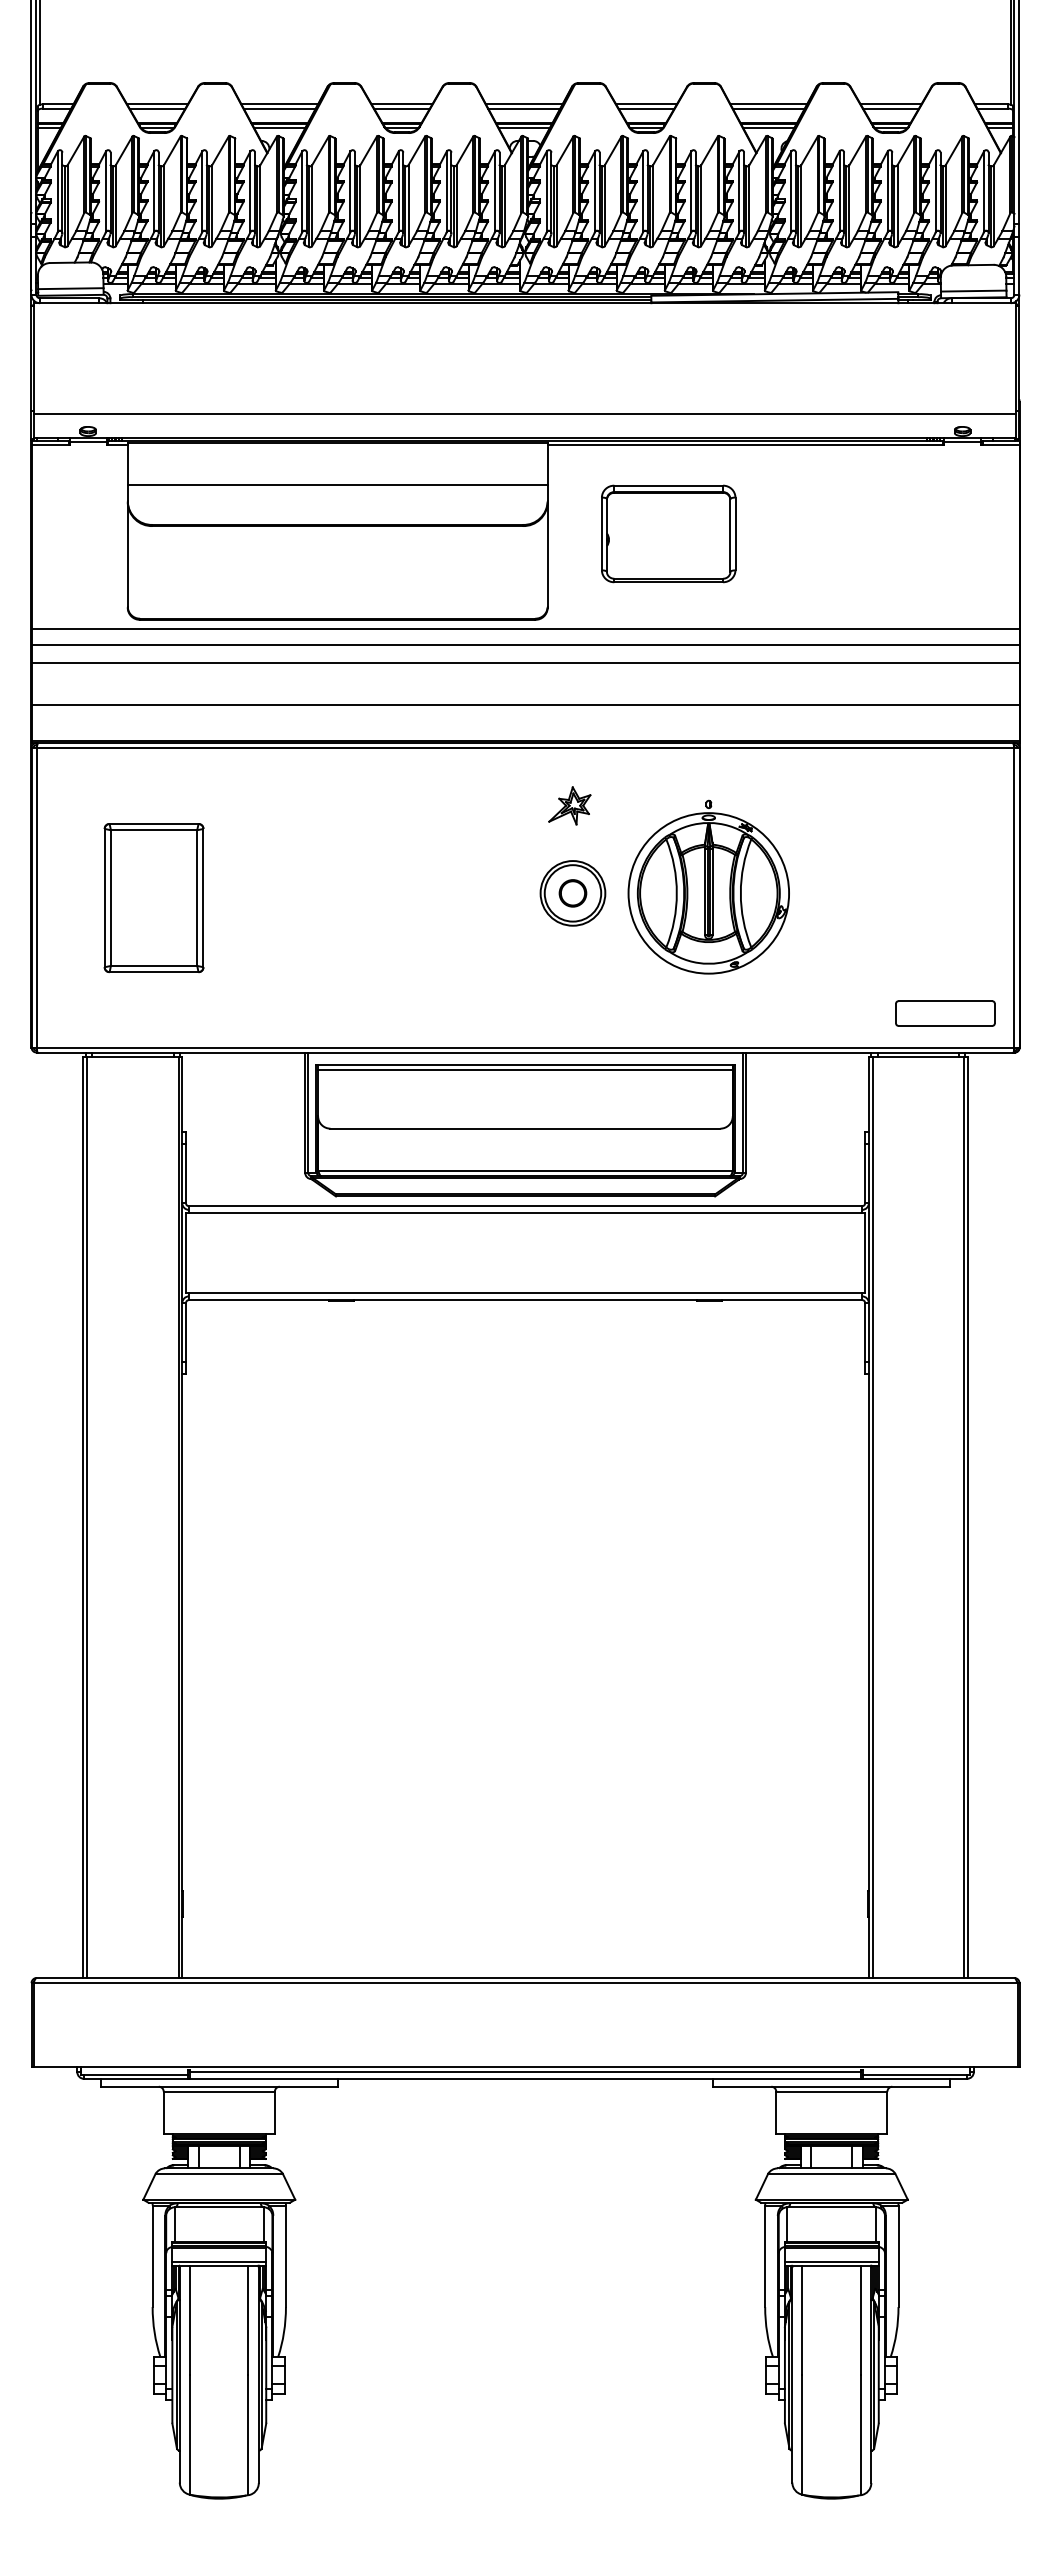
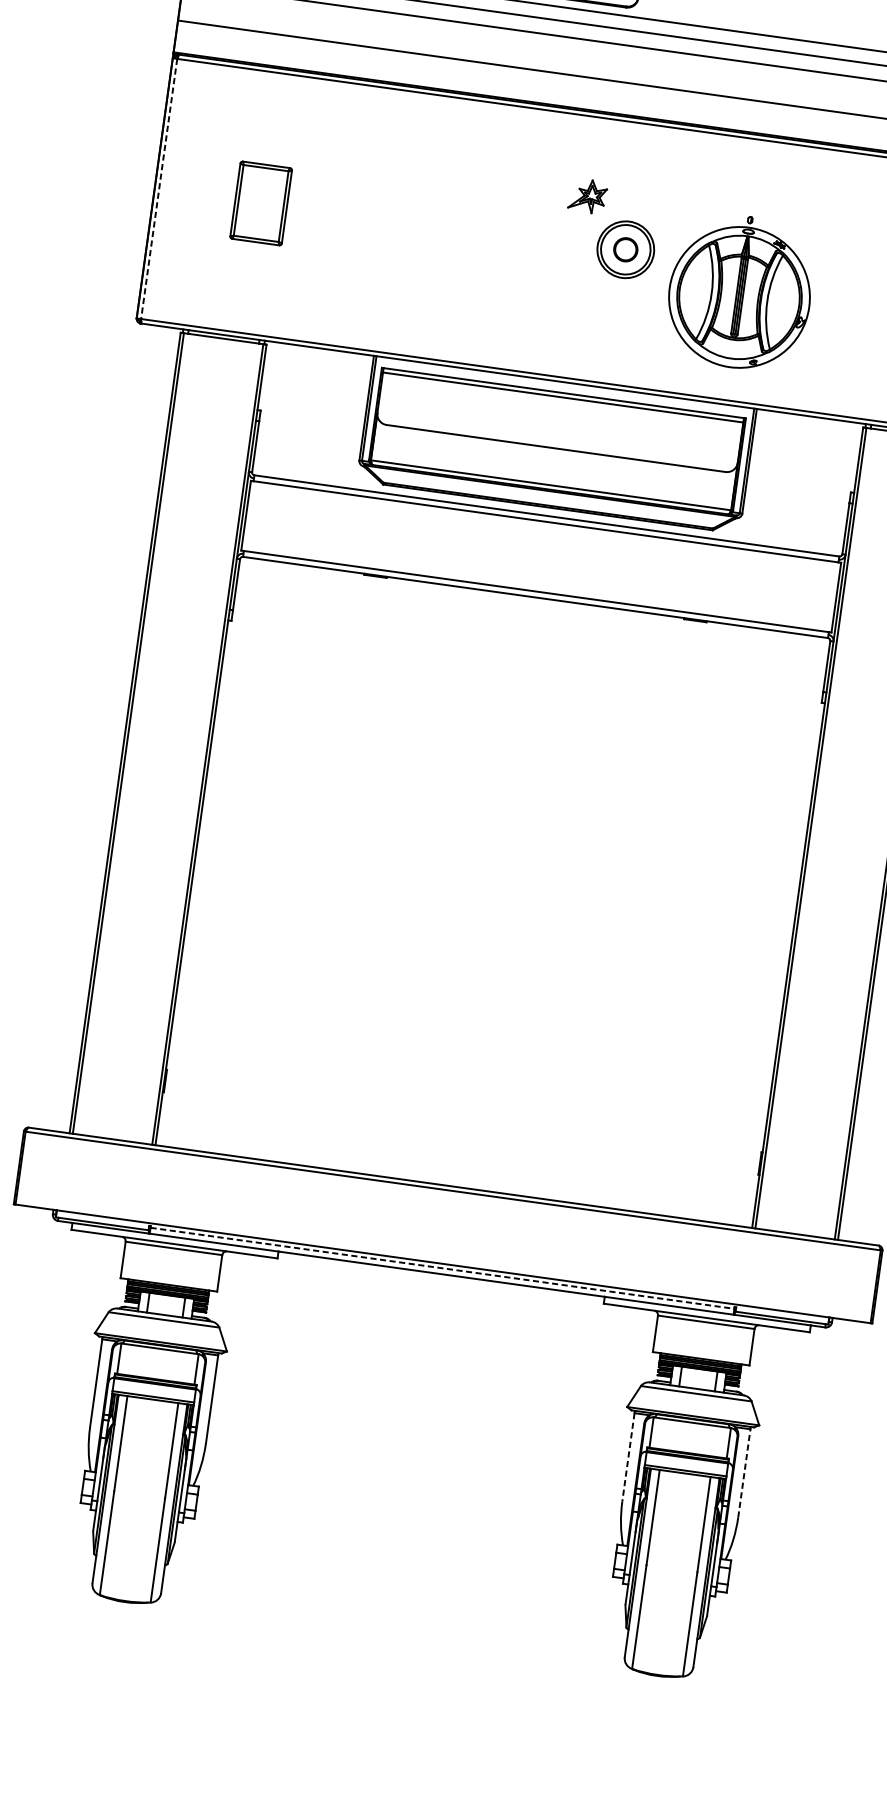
part: (569, 805) -> (587, 195), moved
part: (708, 886) -> (740, 291), moved
line: (36, 897) -> (159, 188), solid -> dashed
part: (153, 898) -> (260, 203), size x0.6
line: (525, 2072) -> (442, 1268), solid -> dashed
line: (765, 2256) -> (628, 1457), solid -> dashed
line: (898, 2256) -> (744, 1473), solid -> dashed

